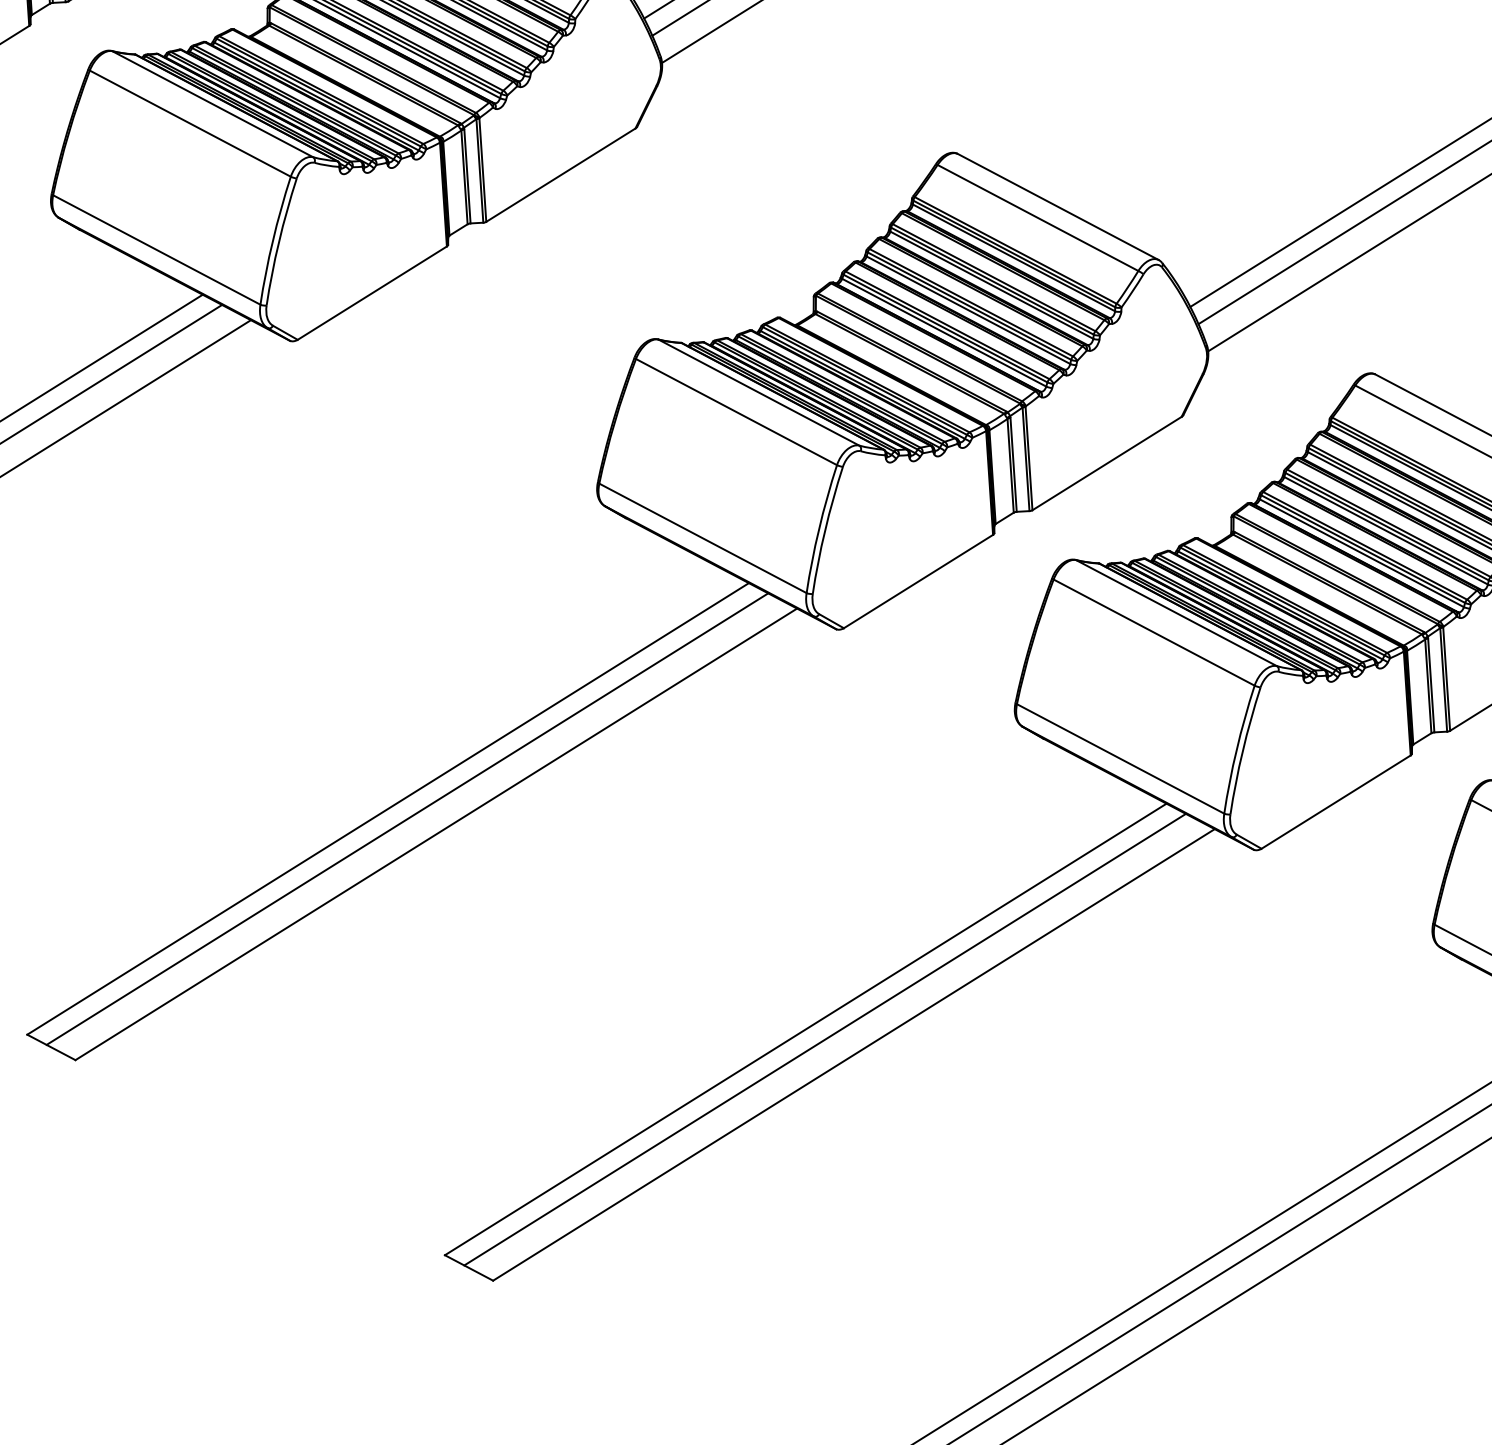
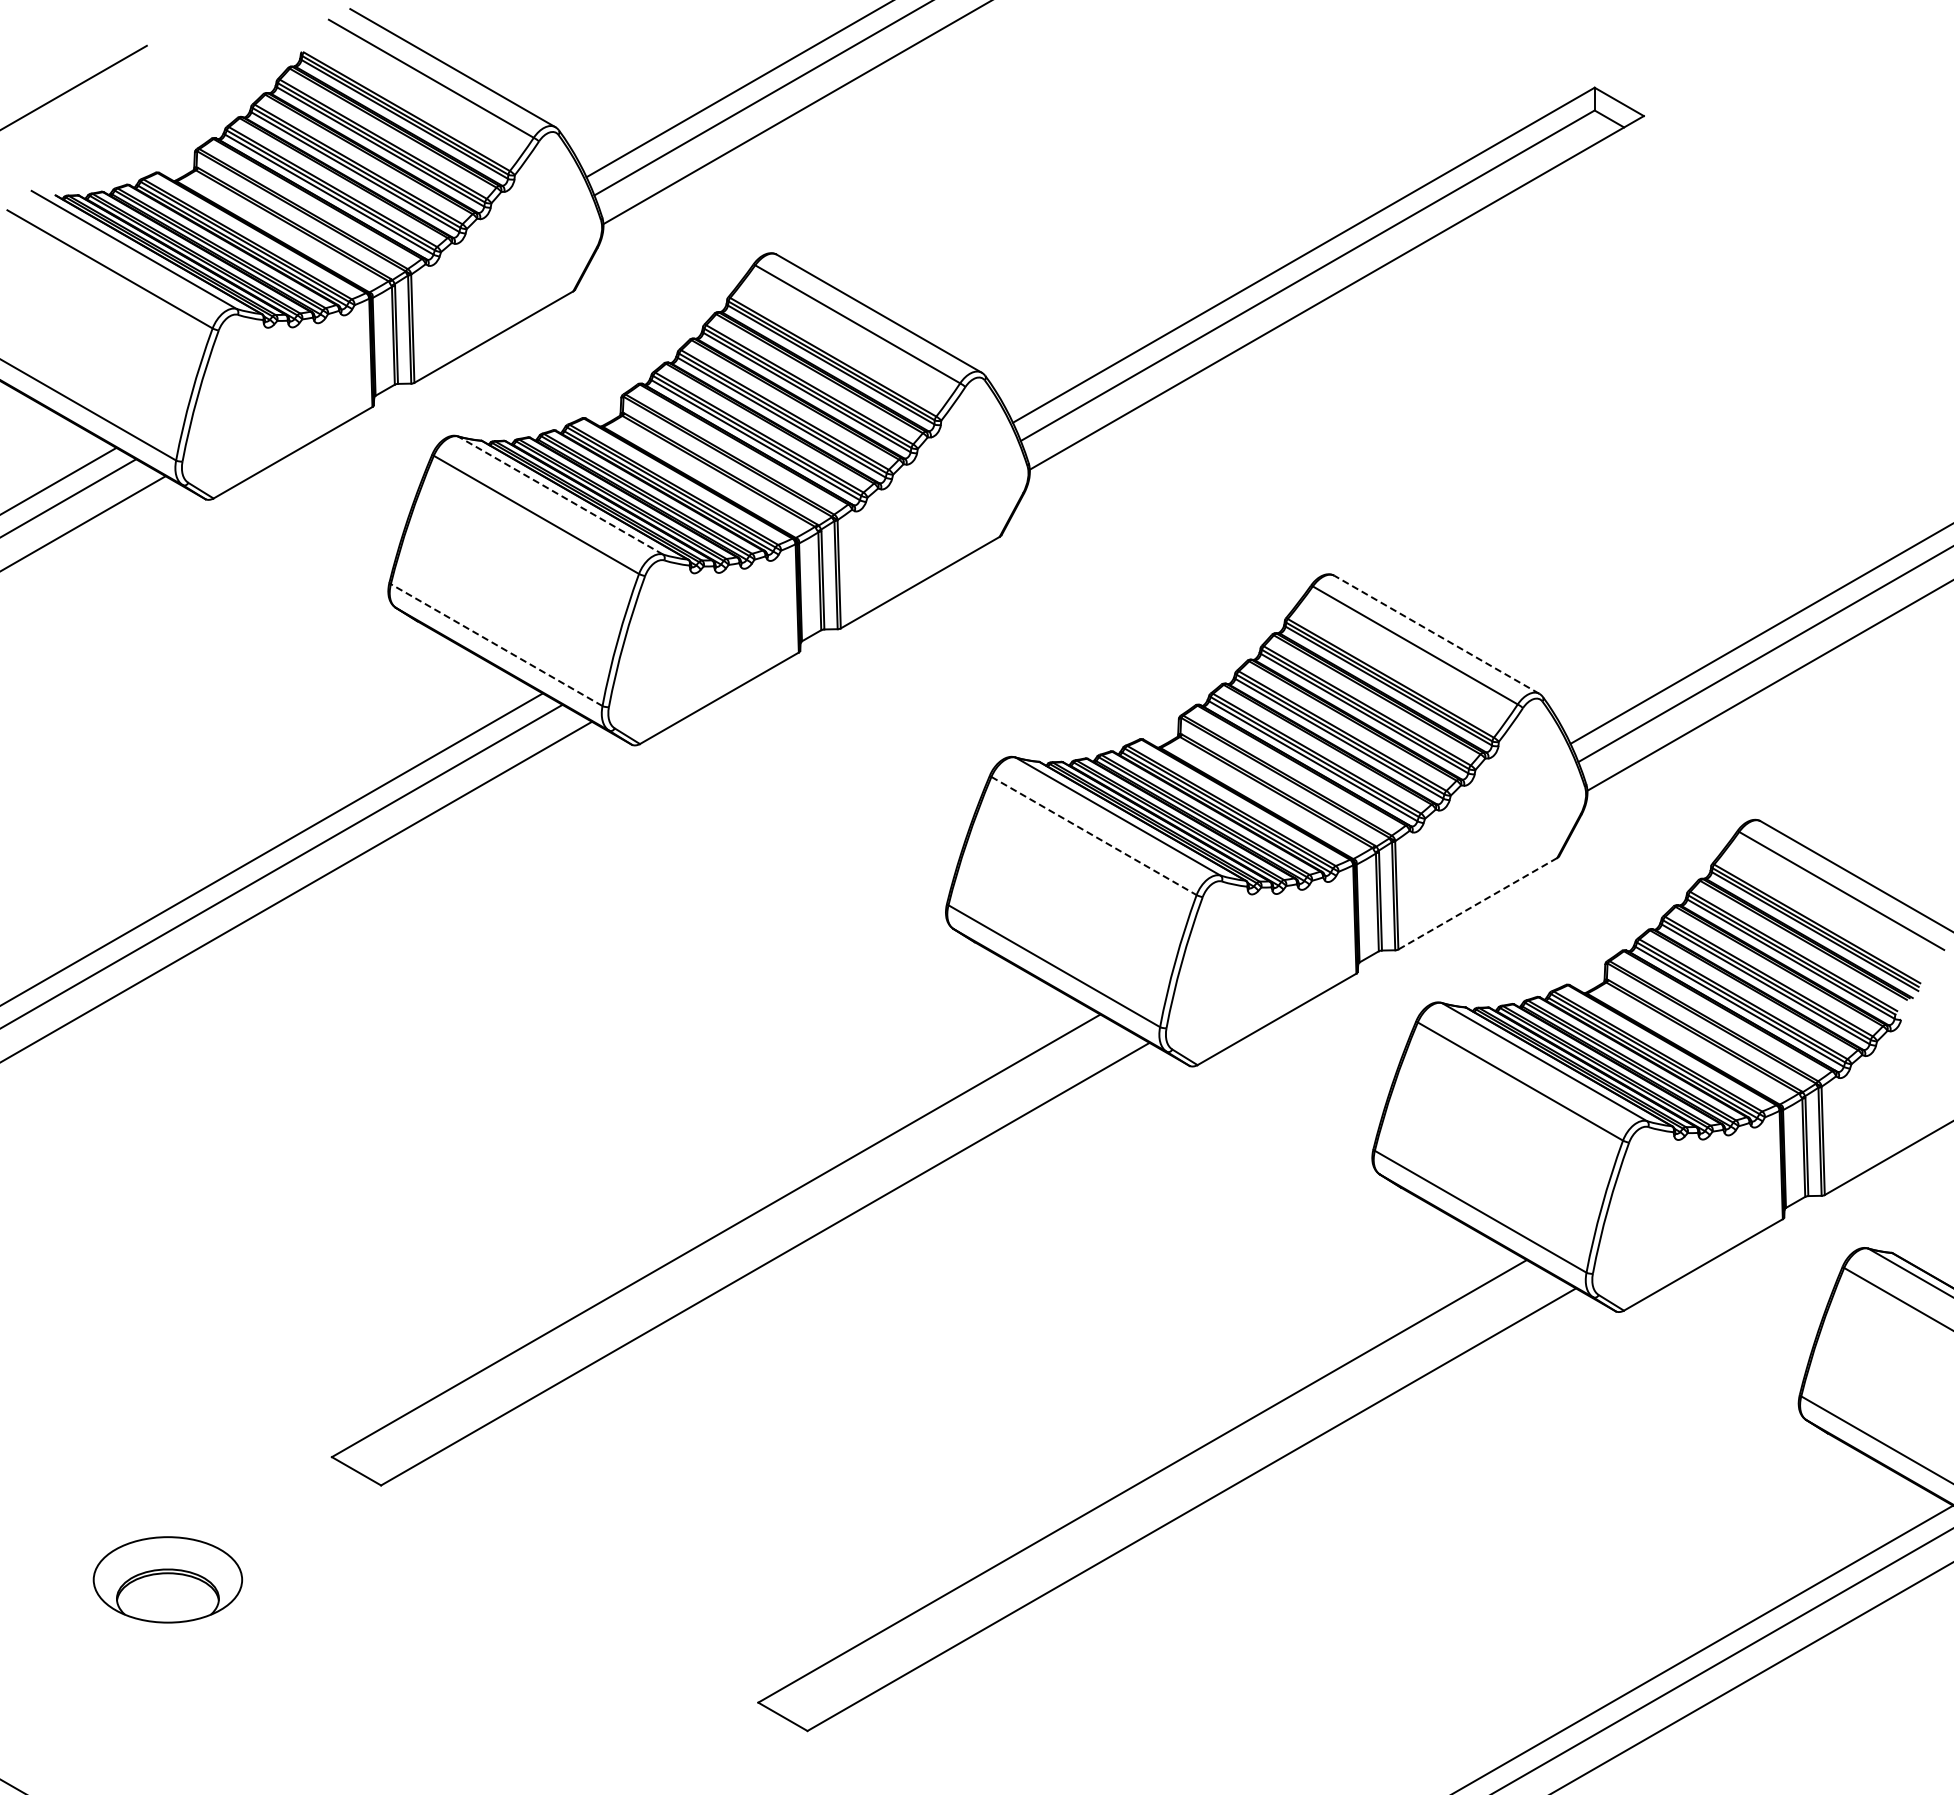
line: (212, 104) -> (560, 495), solid -> dashed
line: (1057, 206) -> (1436, 634), solid -> dashed
line: (156, 249) -> (496, 644), solid -> dashed
line: (736, 412) -> (1094, 836), solid -> dashed
line: (1106, 463) -> (1477, 903), solid -> dashed
line: (407, 818) -> (735, 1246), removed
line: (825, 1039) -> (1162, 1492), removed

